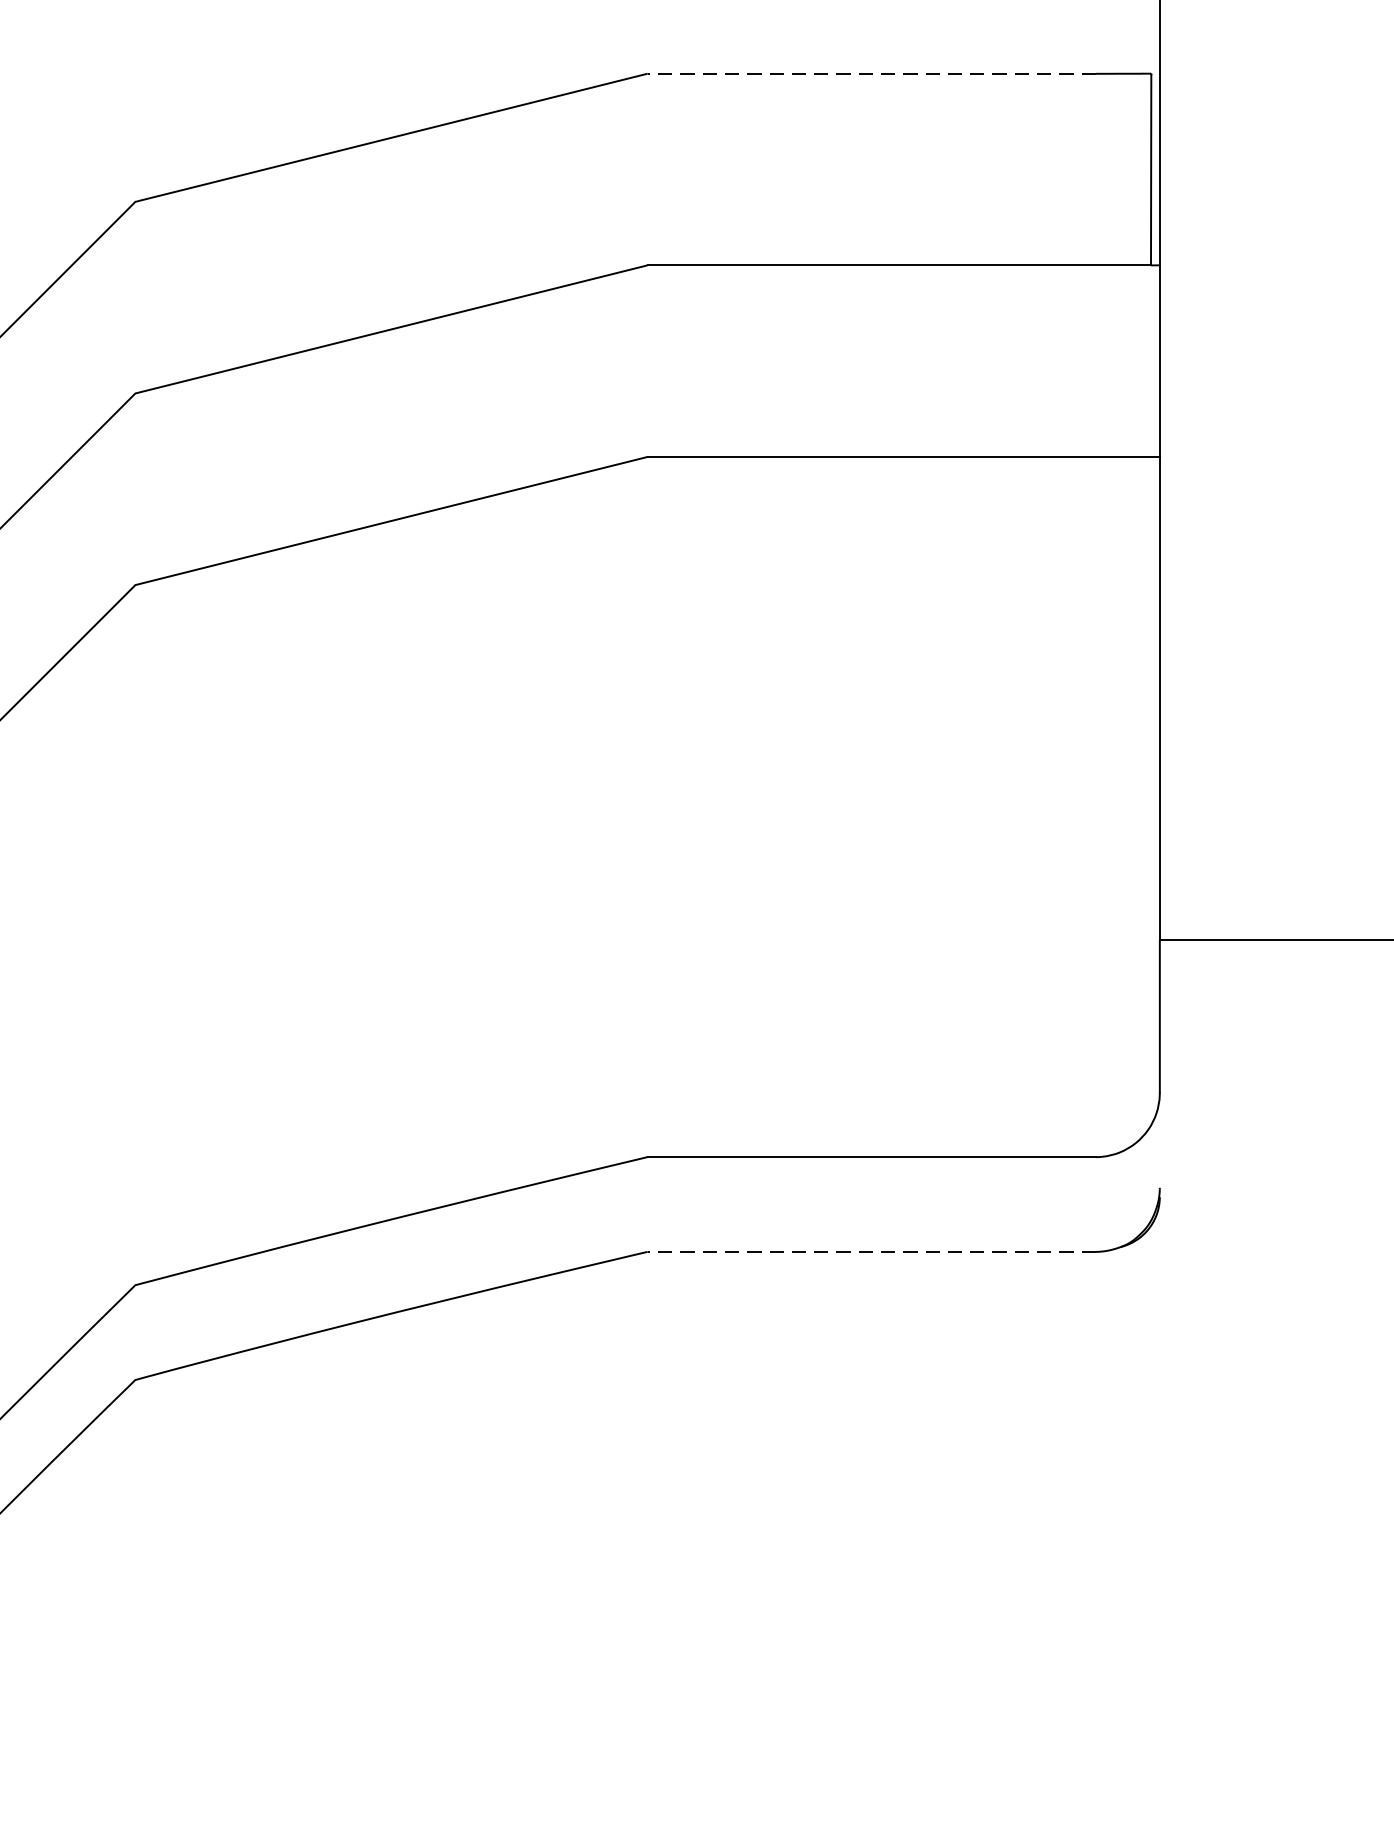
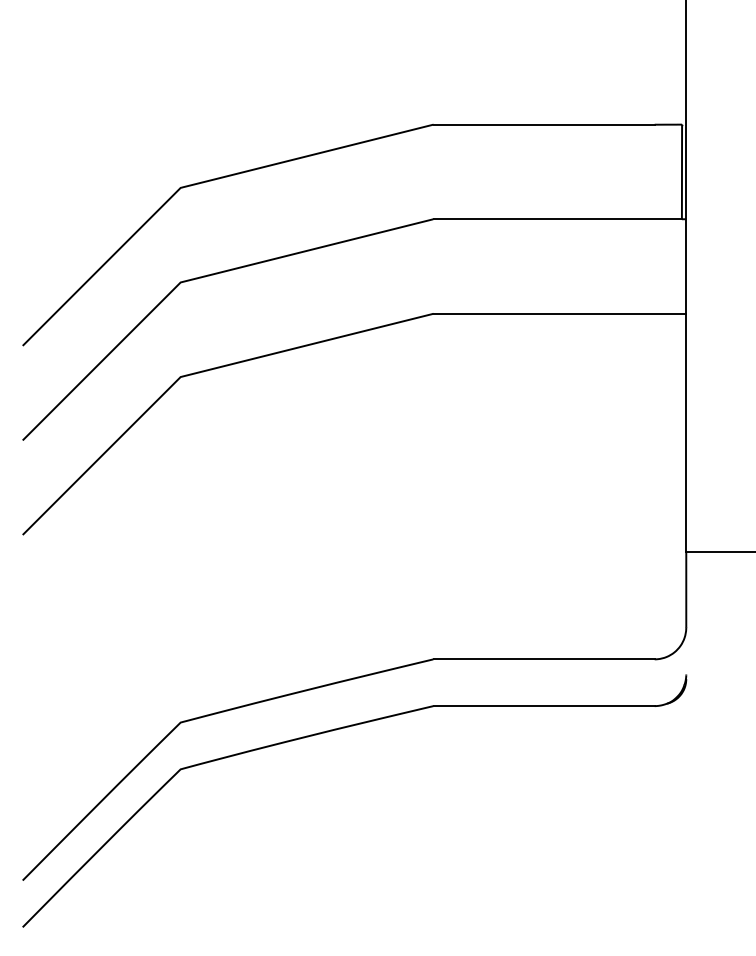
line: (872, 73) -> (544, 124), dashed -> solid
line: (872, 1252) -> (544, 706), dashed -> solid

